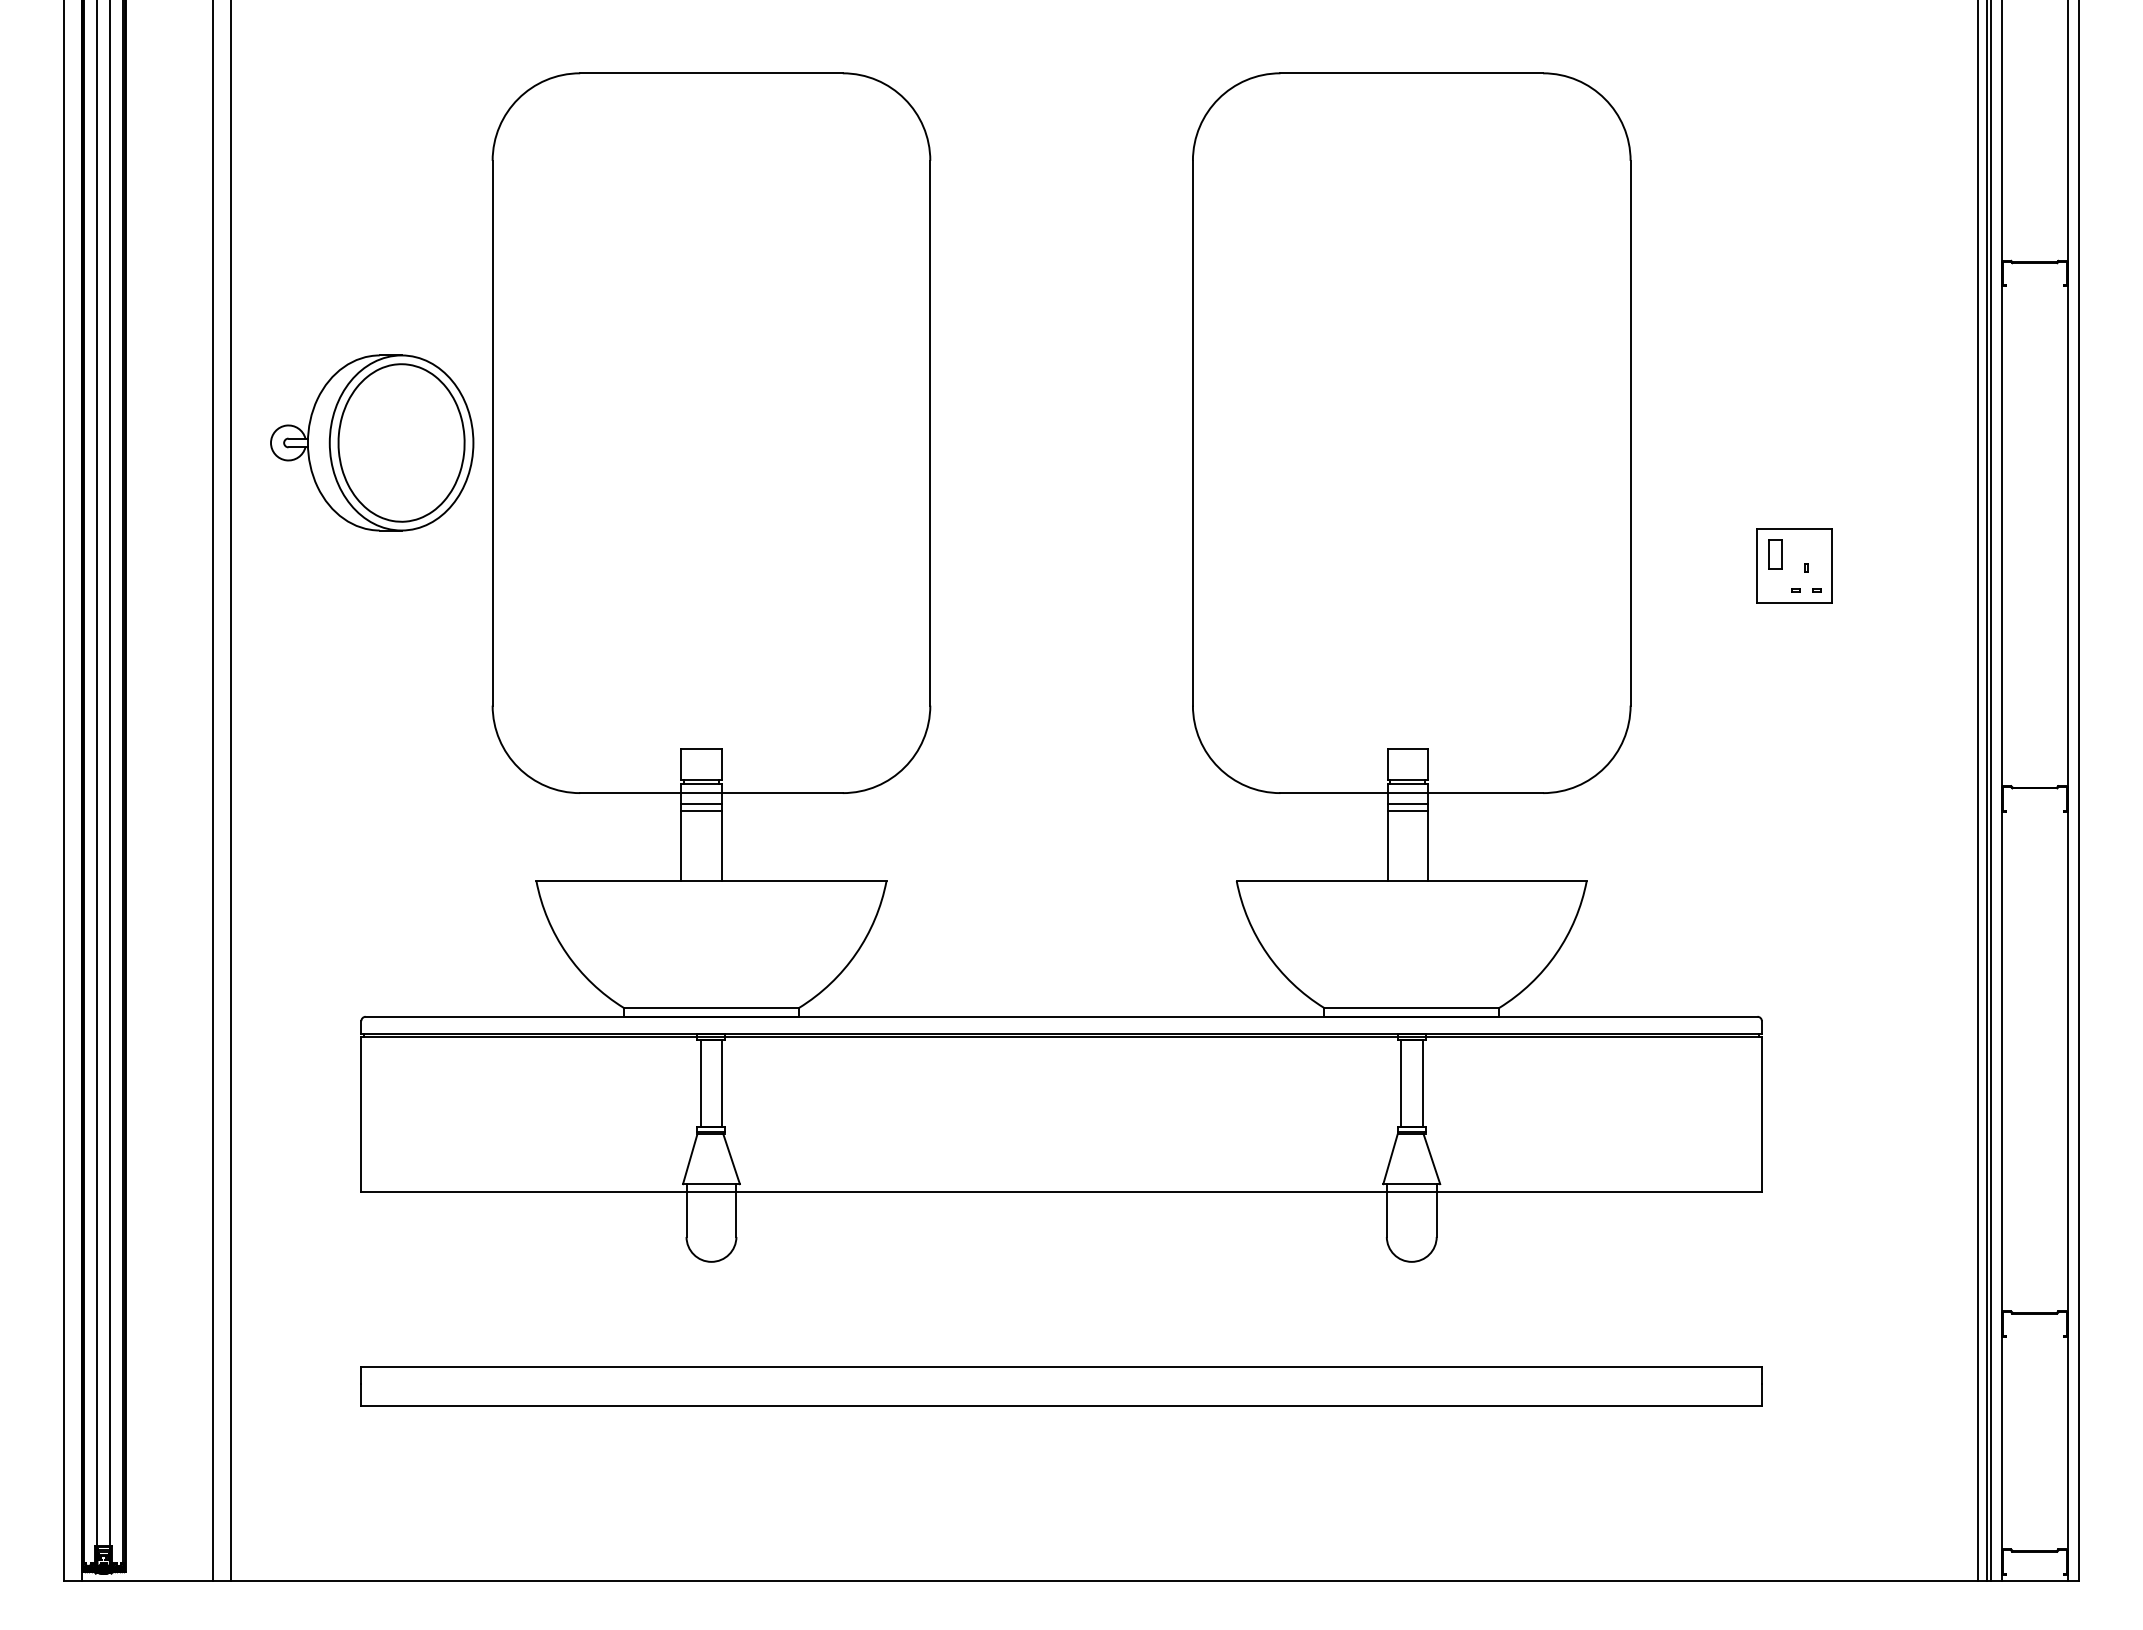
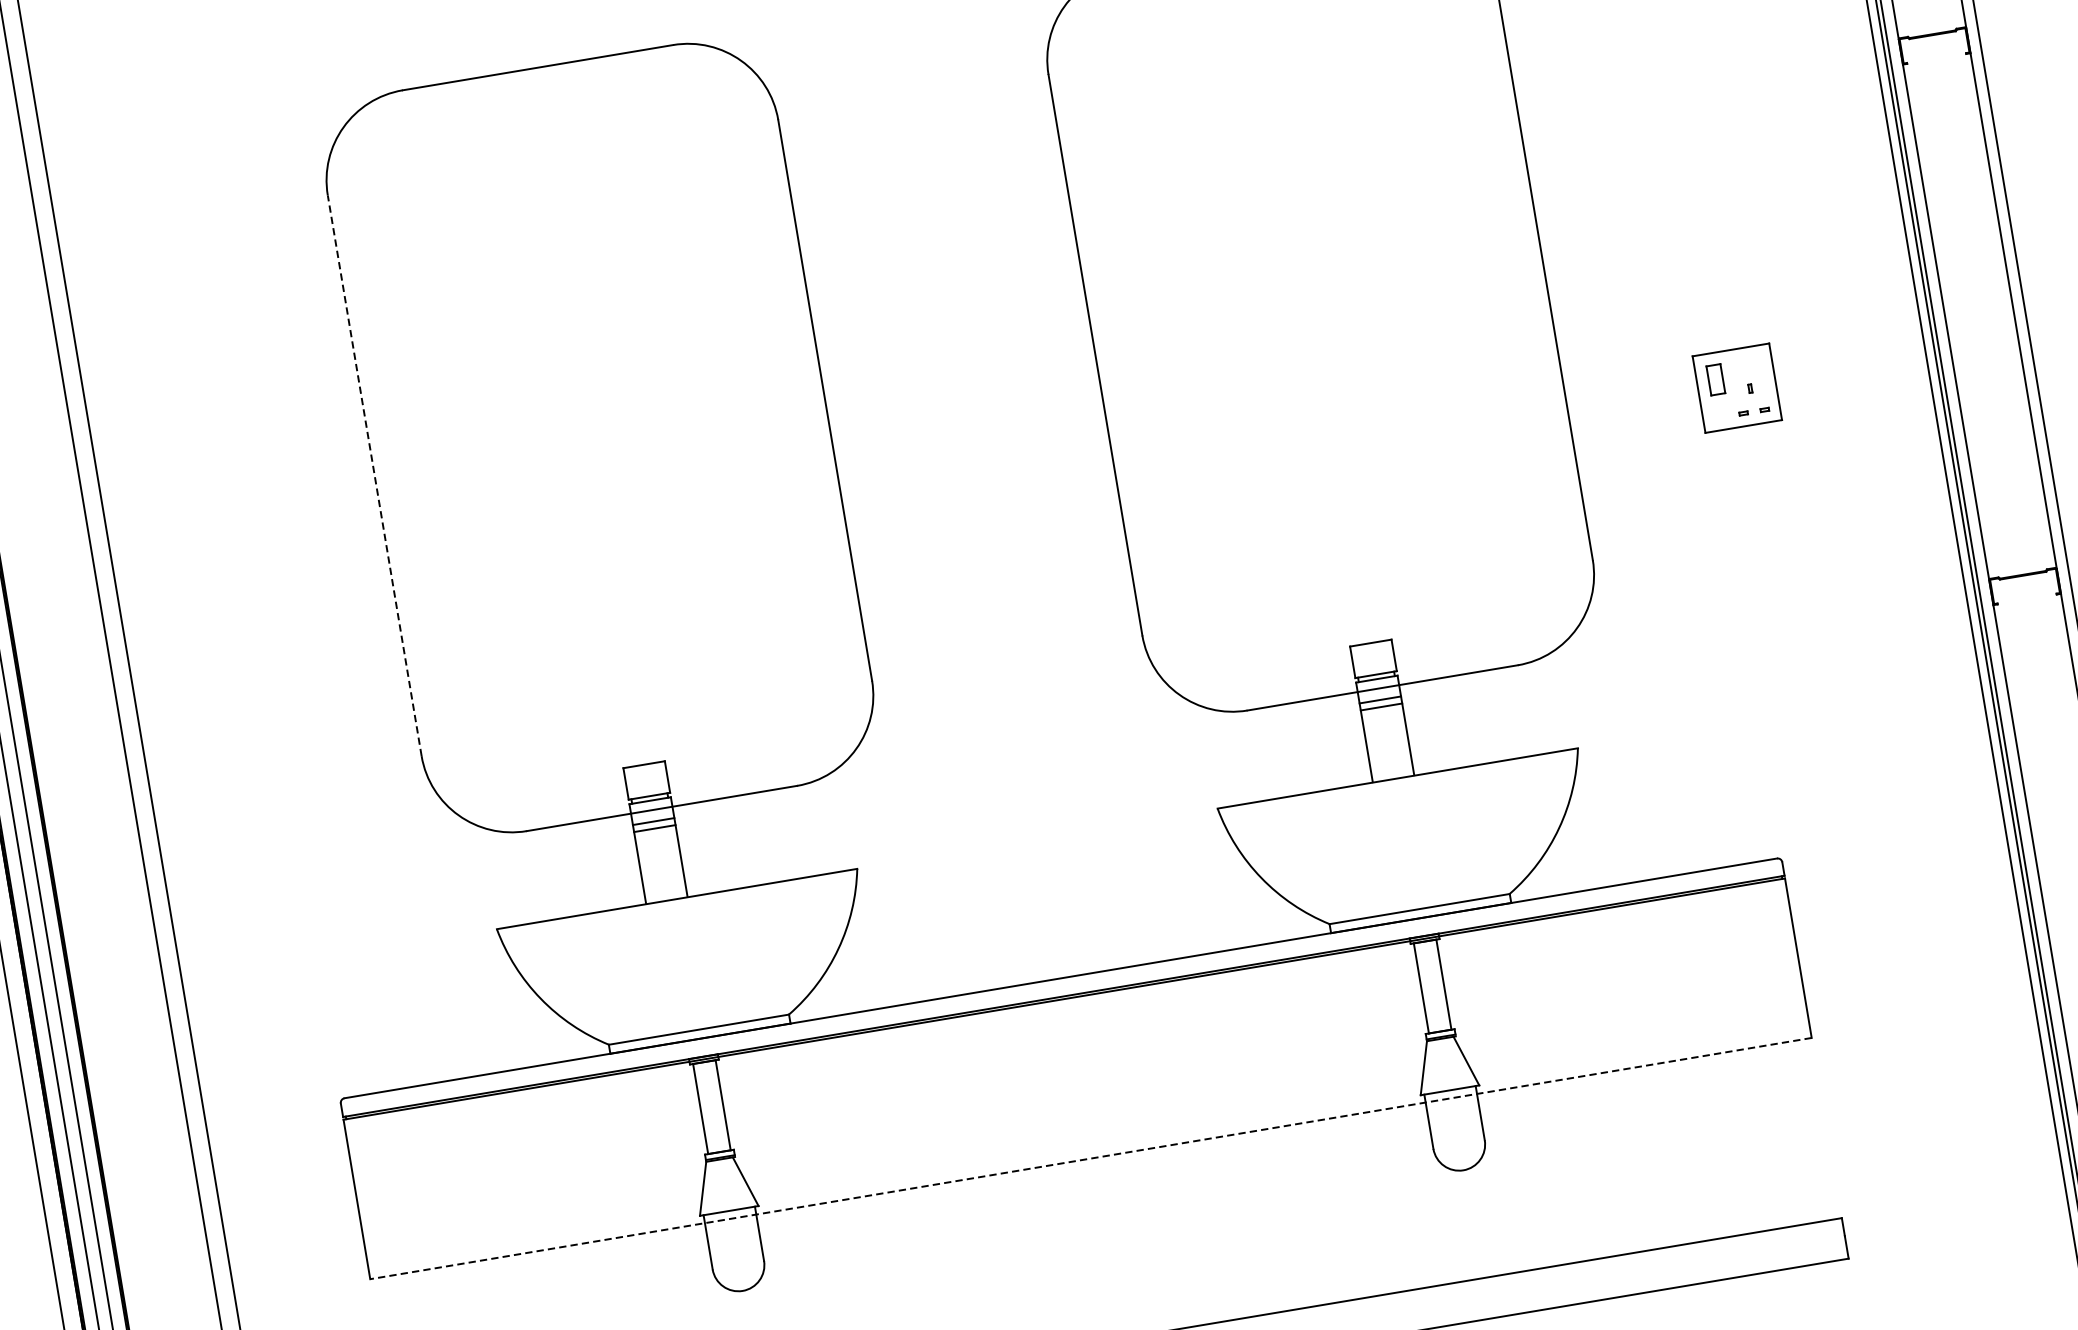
line: (492, 432) -> (374, 475), solid -> dashed
part: (372, 442) -> (252, 506), removed
line: (1061, 1191) -> (1090, 1158), solid -> dashed

